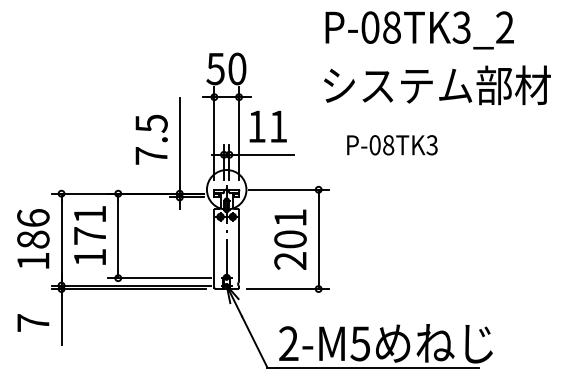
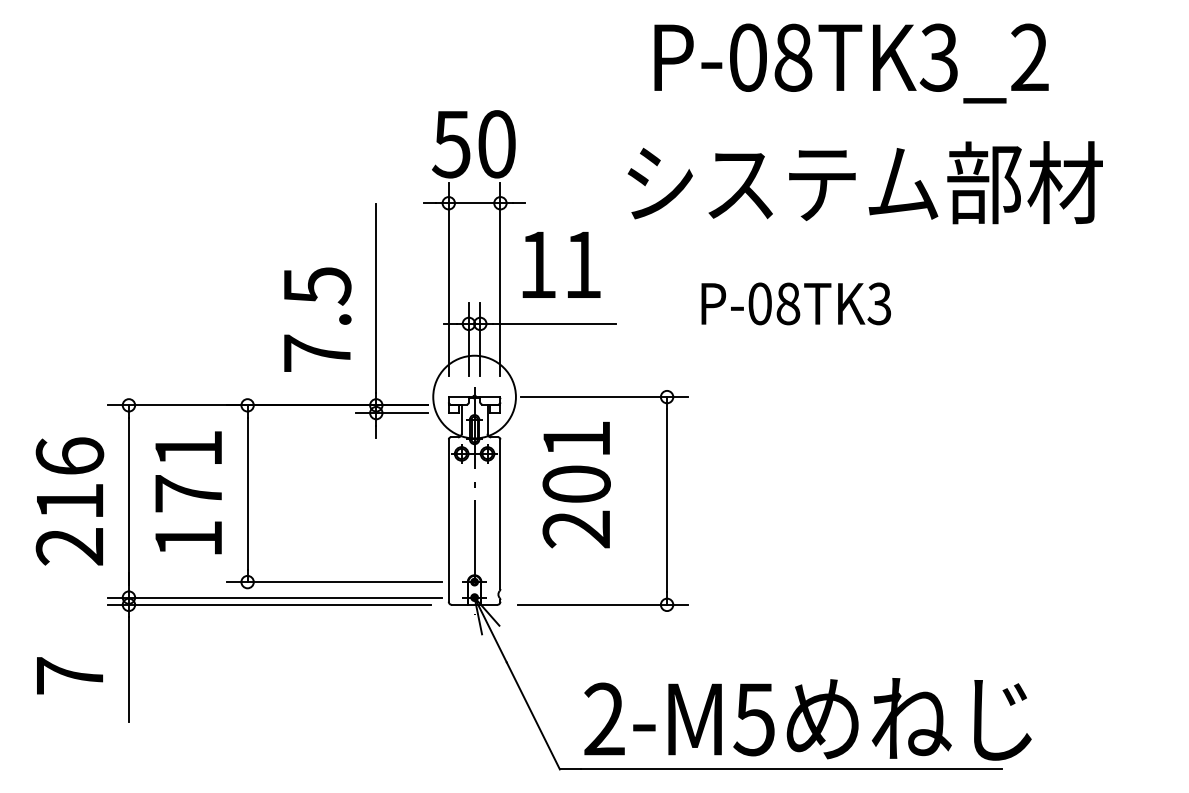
text: (419, 30) -> (850, 63), moved
text: (437, 85) -> (865, 183), moved
text: (151, 139) -> (317, 319), moved
text: (392, 145) -> (796, 304), moved
text: (290, 239) -> (576, 484), moved
text: (33, 250) -> (70, 524), 186 -> 216

